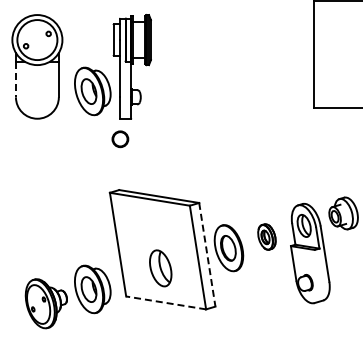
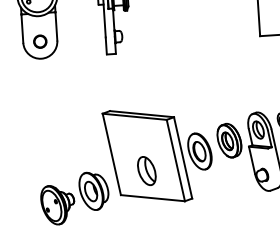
line: (15, 79) -> (22, 28), dashed -> solid
part: (92, 91) -> (83, 34), removed
part: (120, 139) -> (40, 41), moved
part: (266, 236) -> (229, 140), size x1.67
line: (207, 255) -> (183, 158), dashed -> solid
line: (165, 302) -> (152, 197), dashed -> solid

